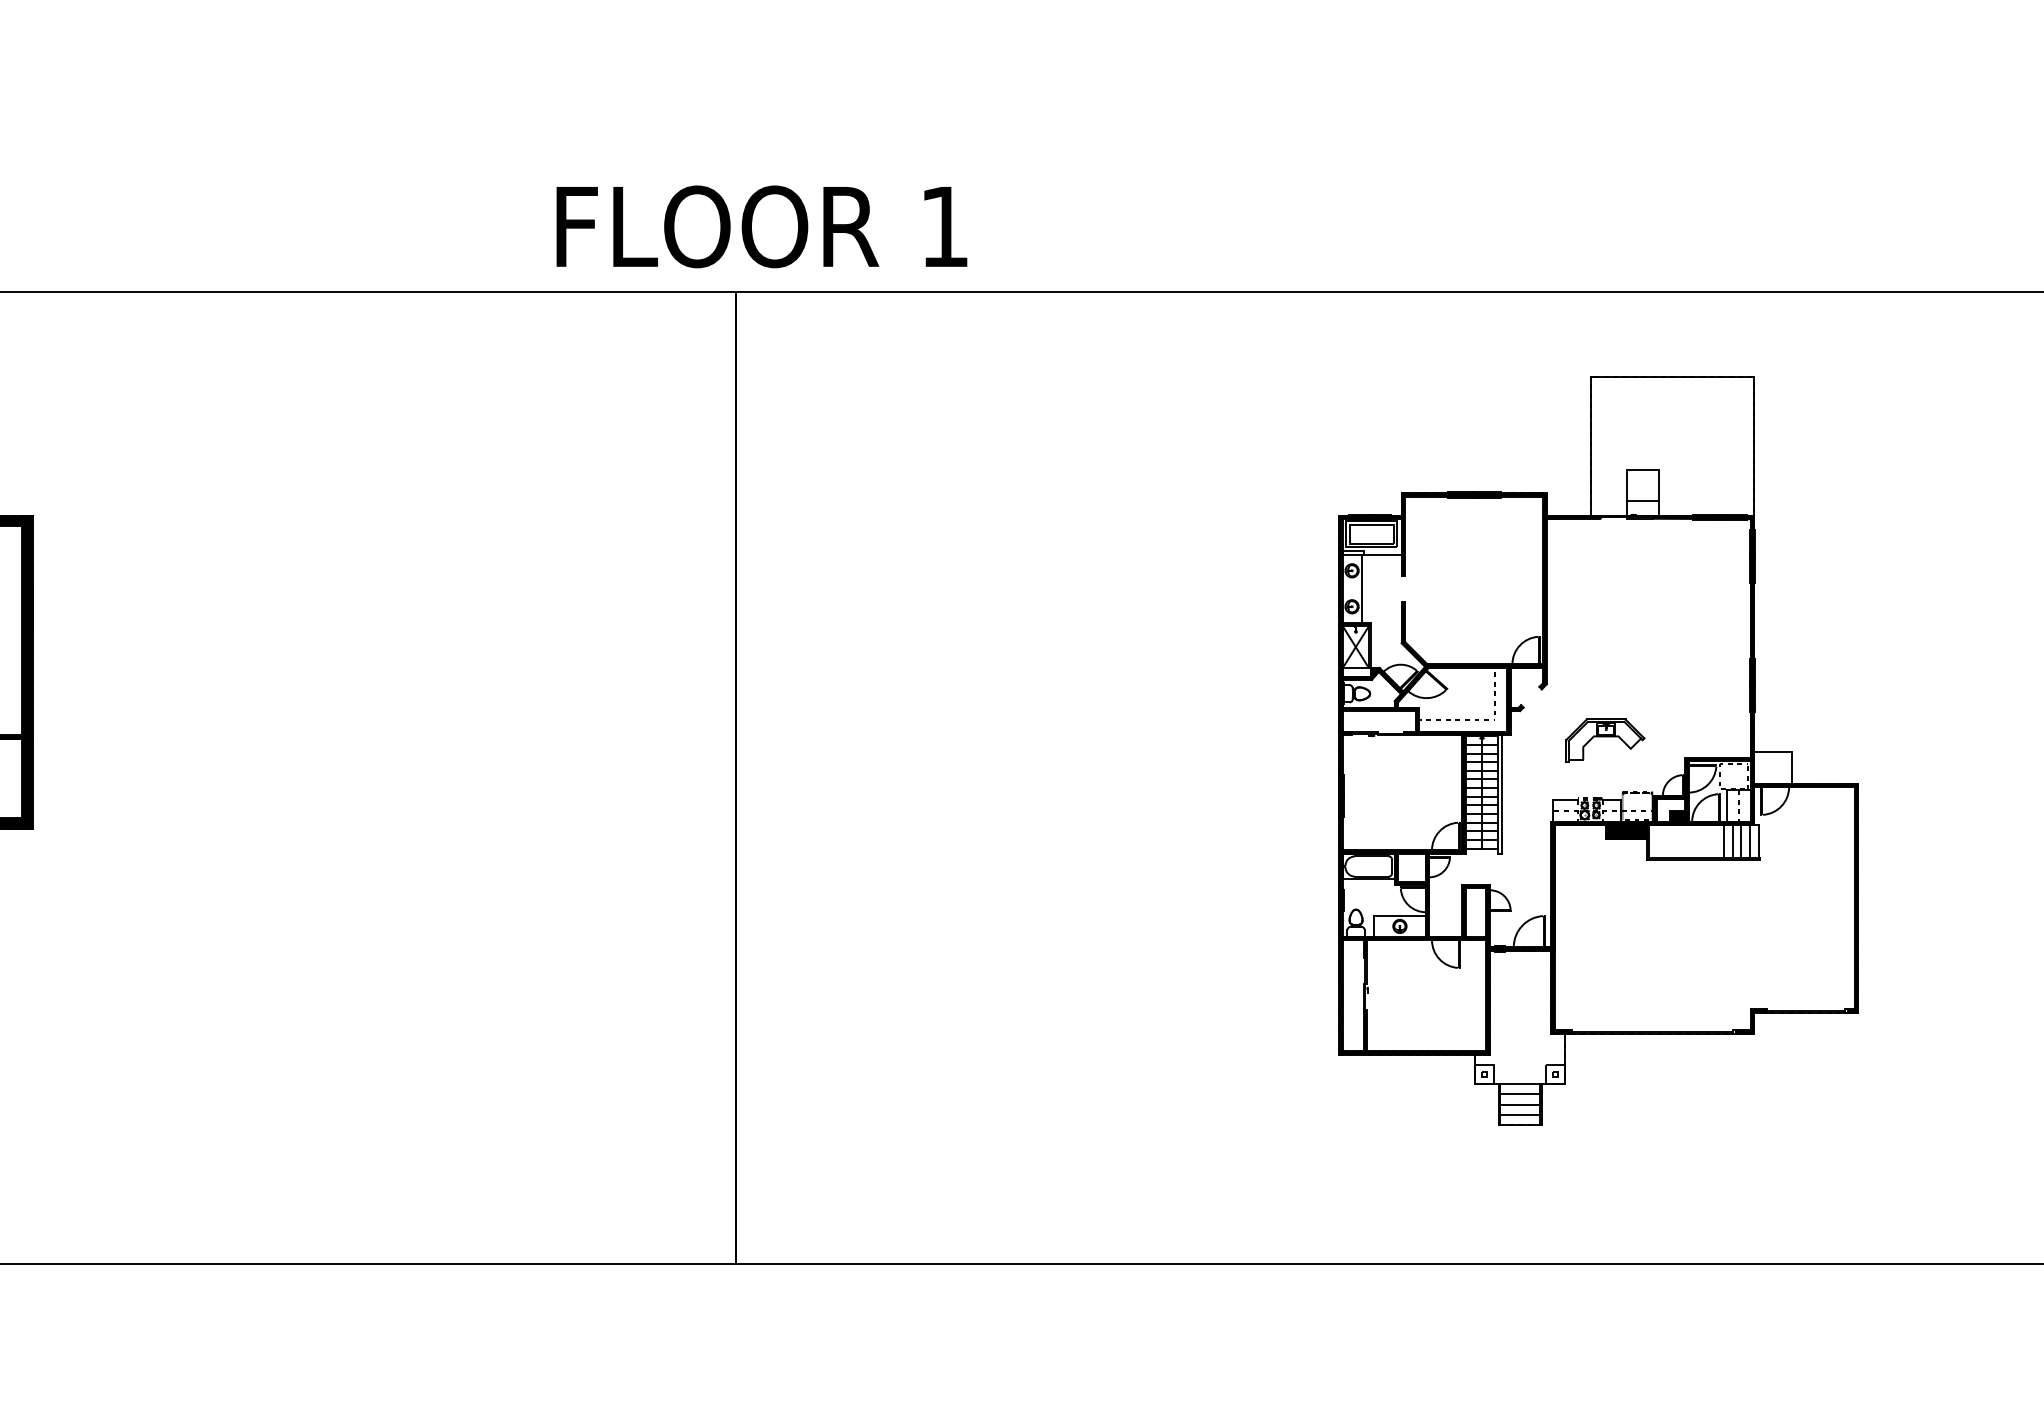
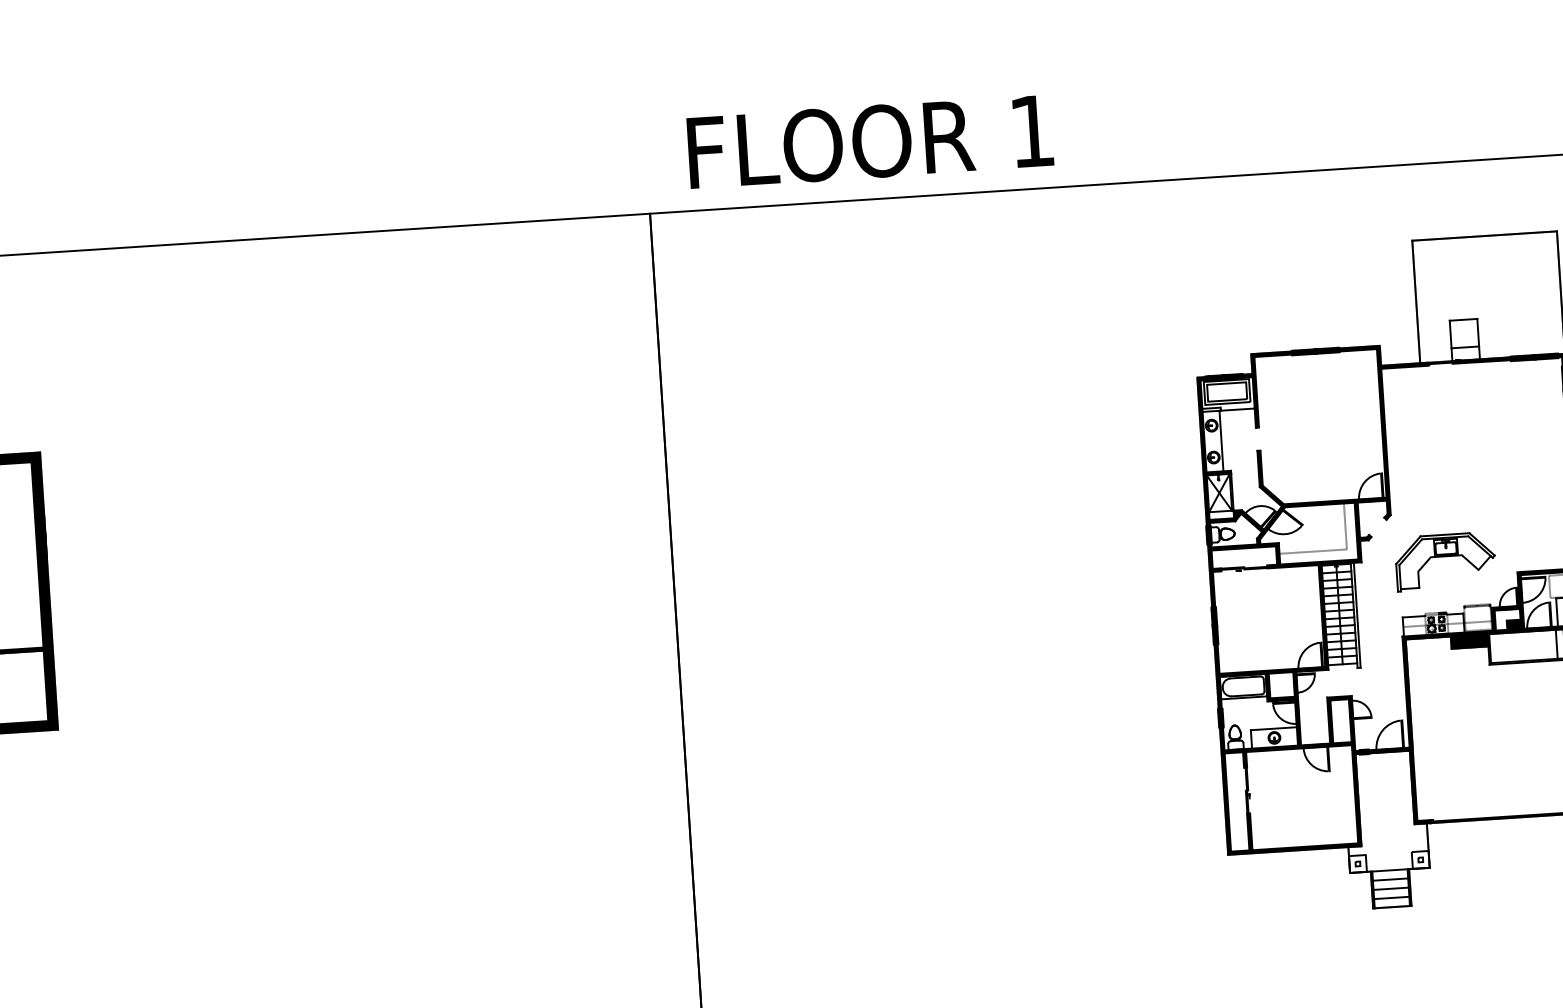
text: (761, 226) -> (869, 141), moved
part: (1605, 740) -> (1445, 561), size x1.43

